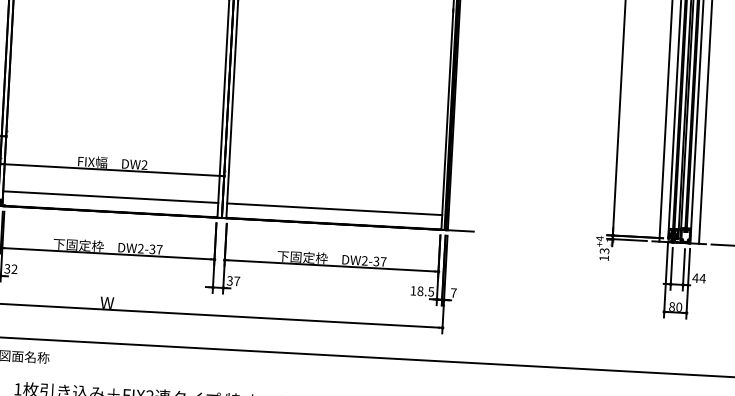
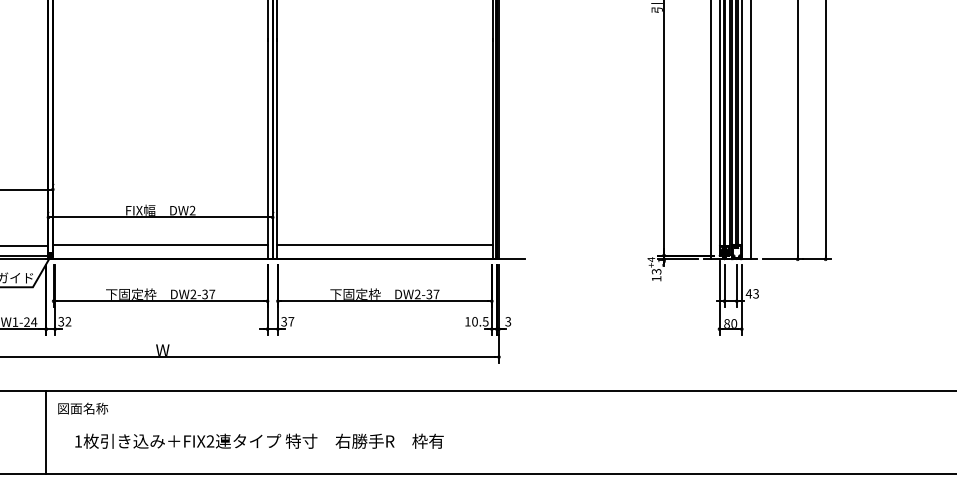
text: (702, 278) -> (755, 293), 44 -> 43
text: (420, 290) -> (474, 321), 18.5 -> 10.5
text: (453, 292) -> (508, 321), 7 -> 3

